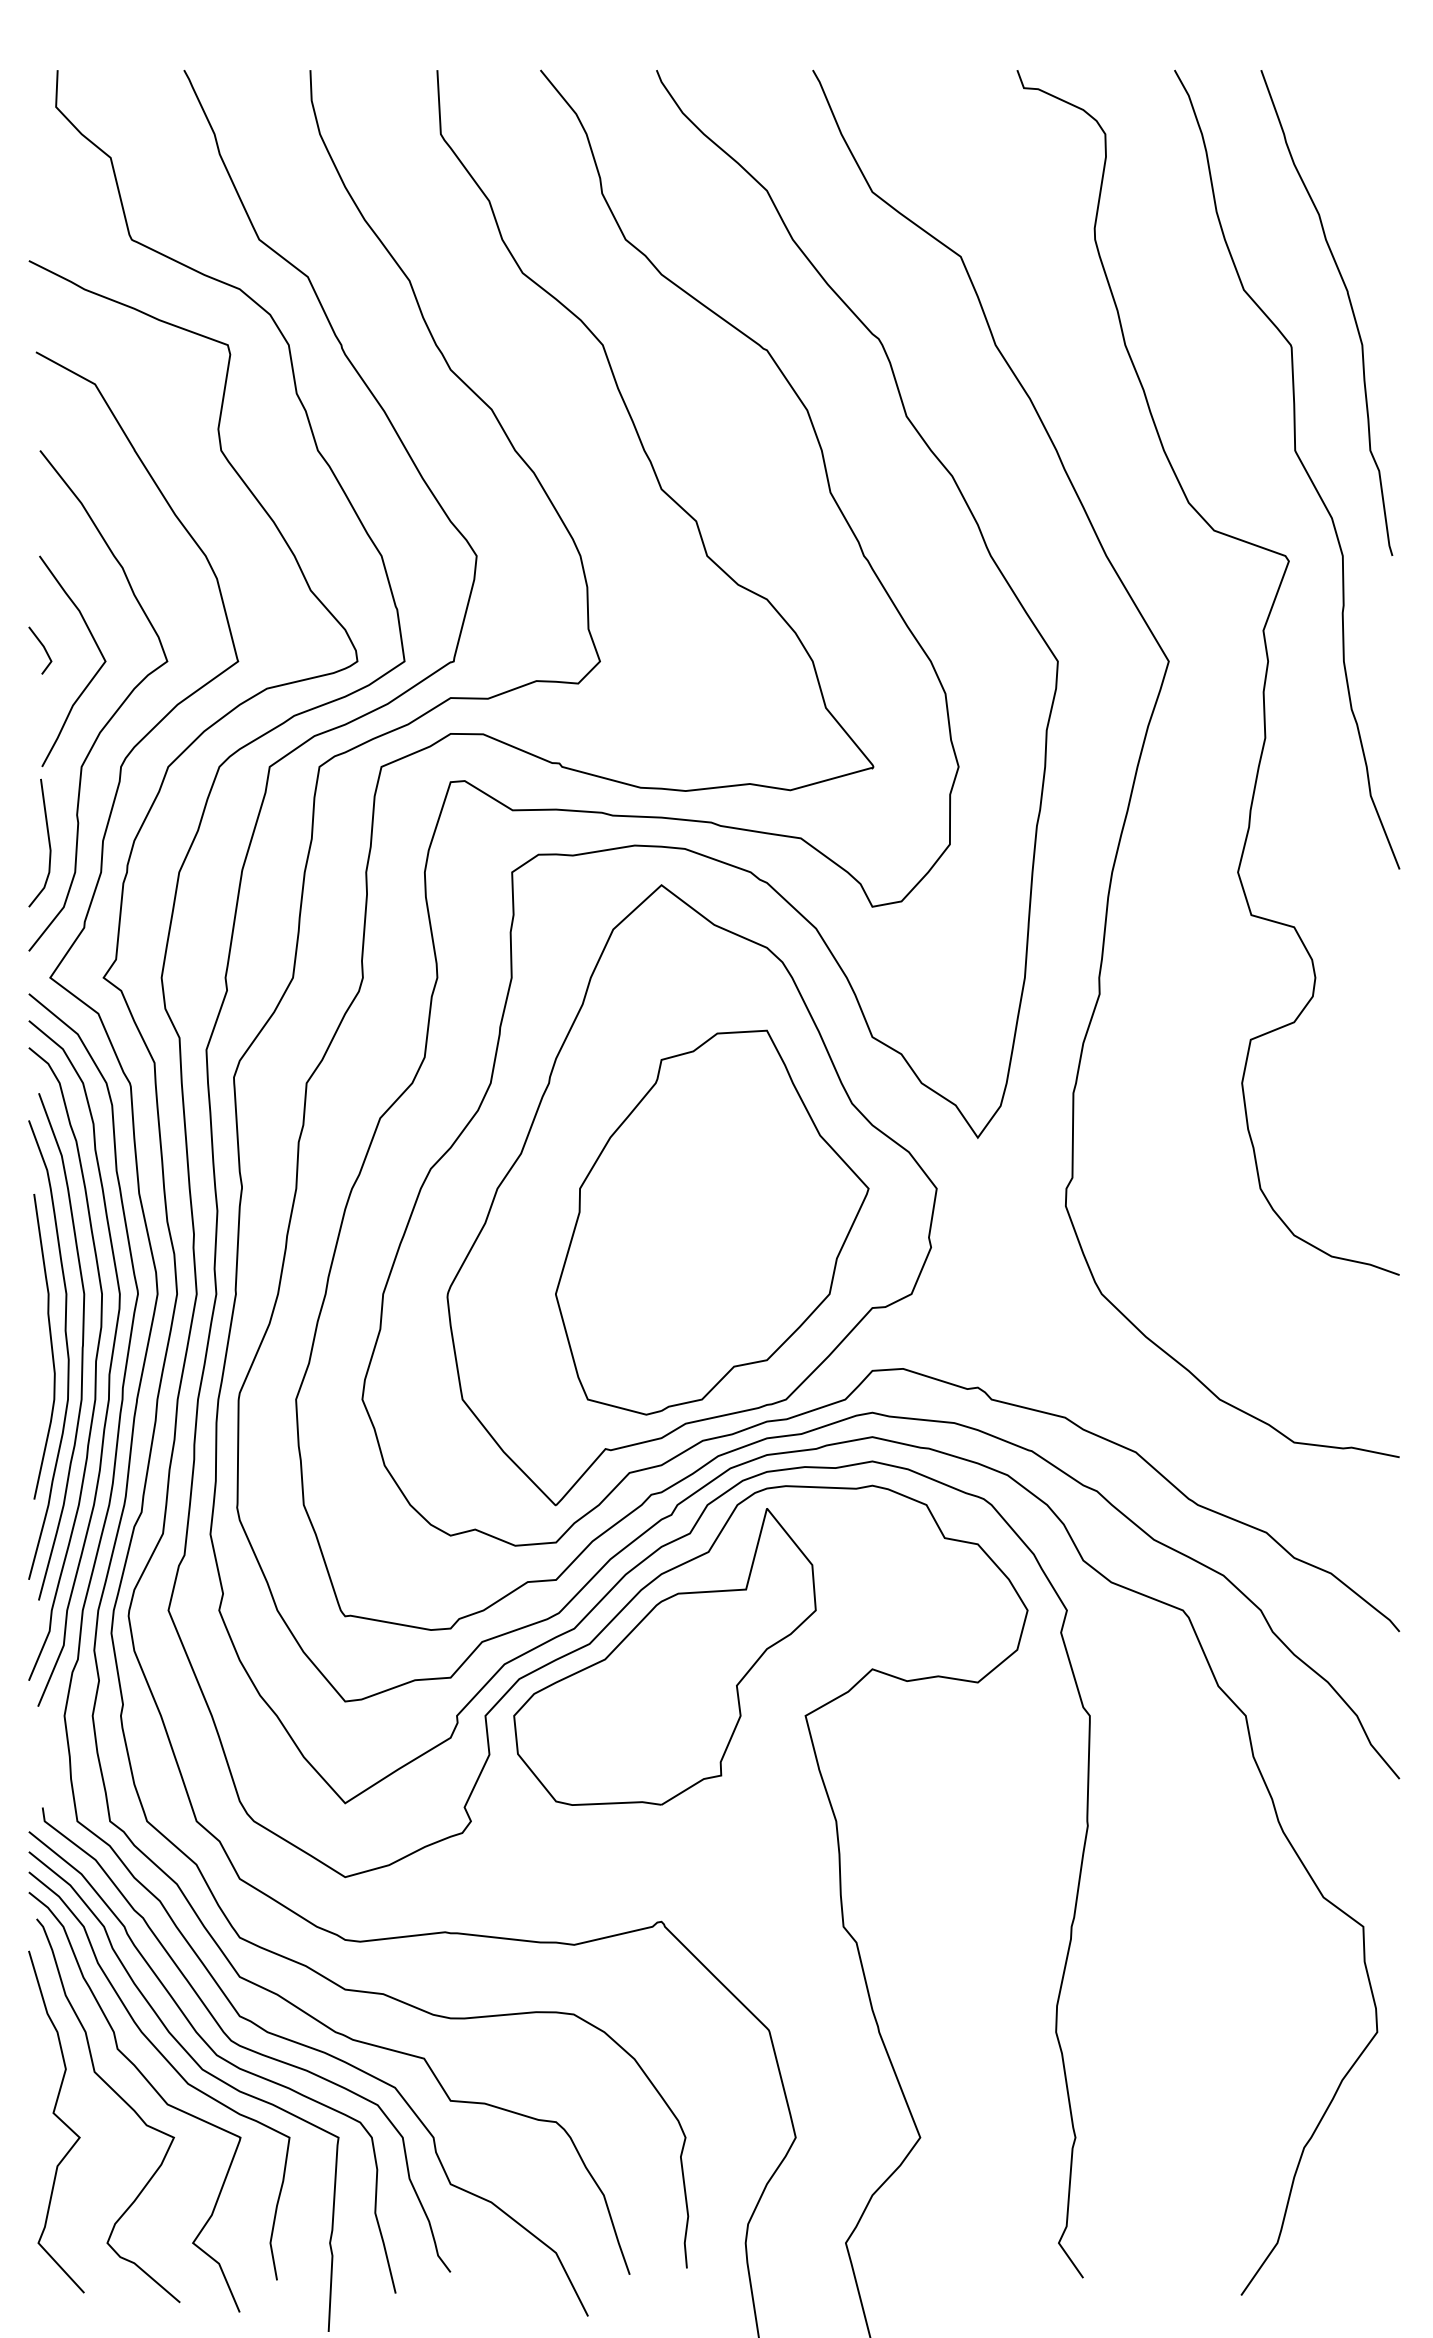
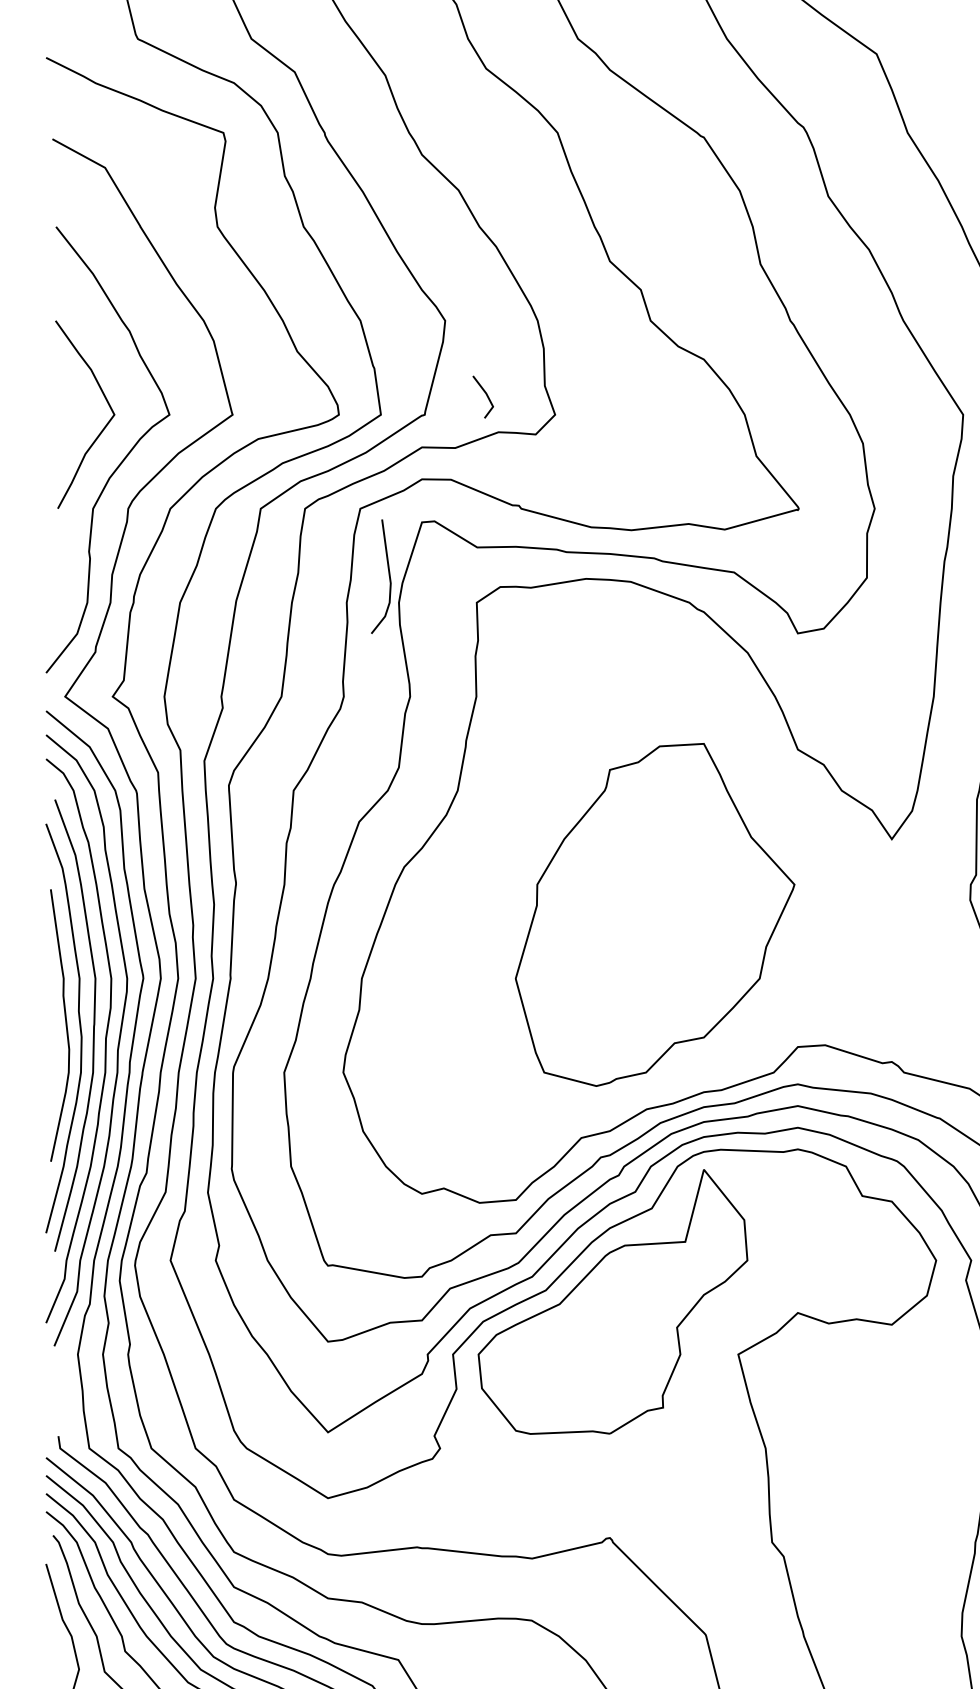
line: (43, 648) -> (486, 395), moved
line: (48, 842) -> (388, 576), moved
part: (691, 1195) -> (636, 890), removed

